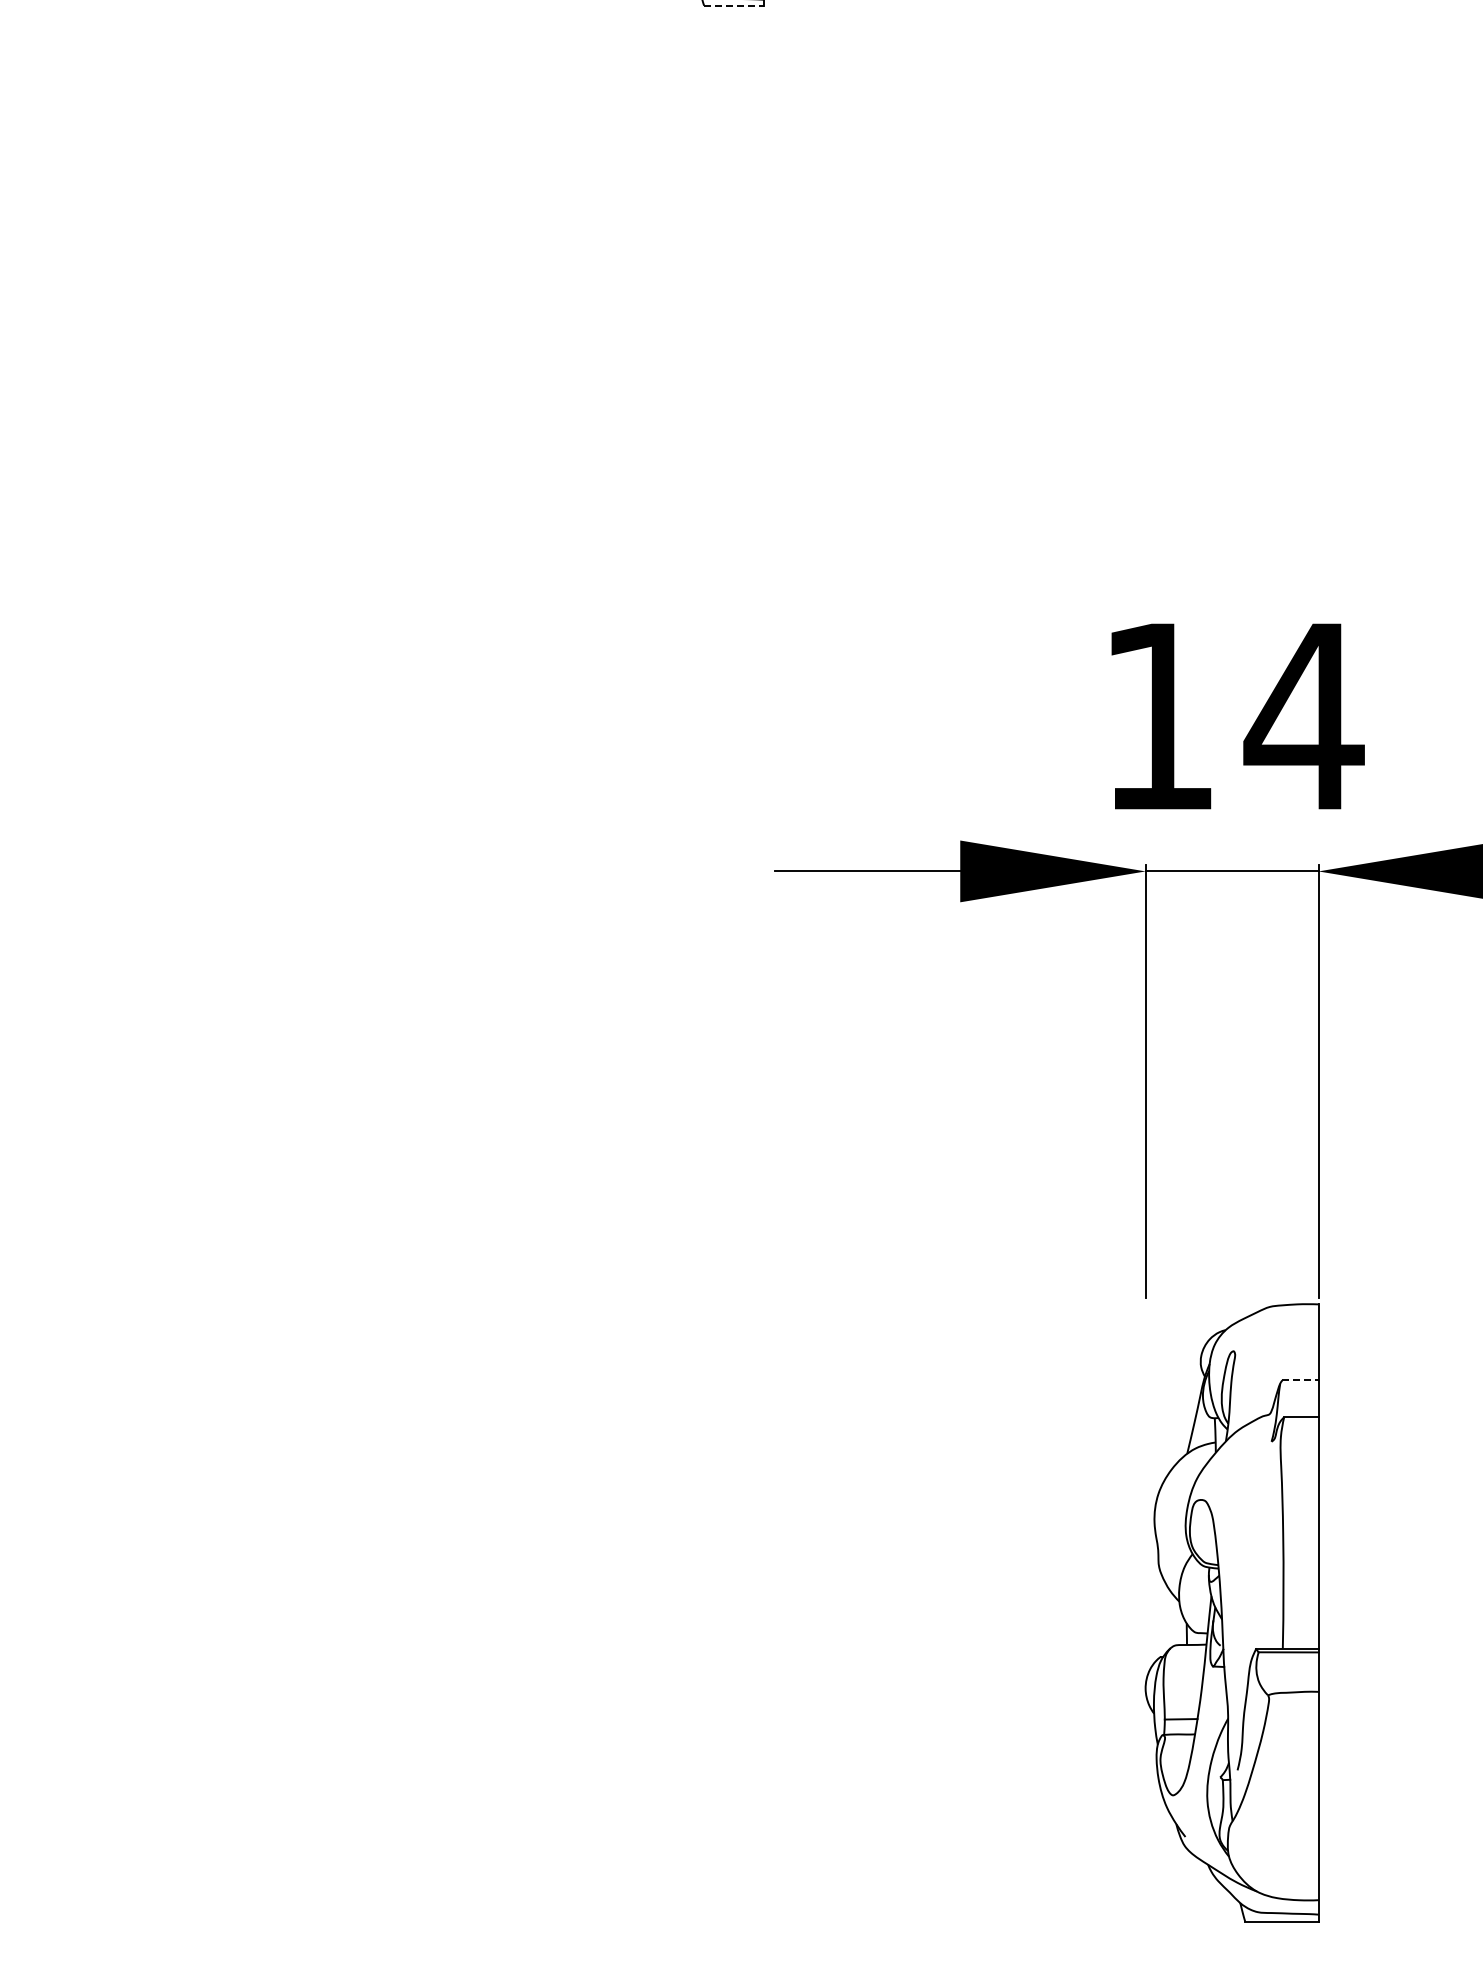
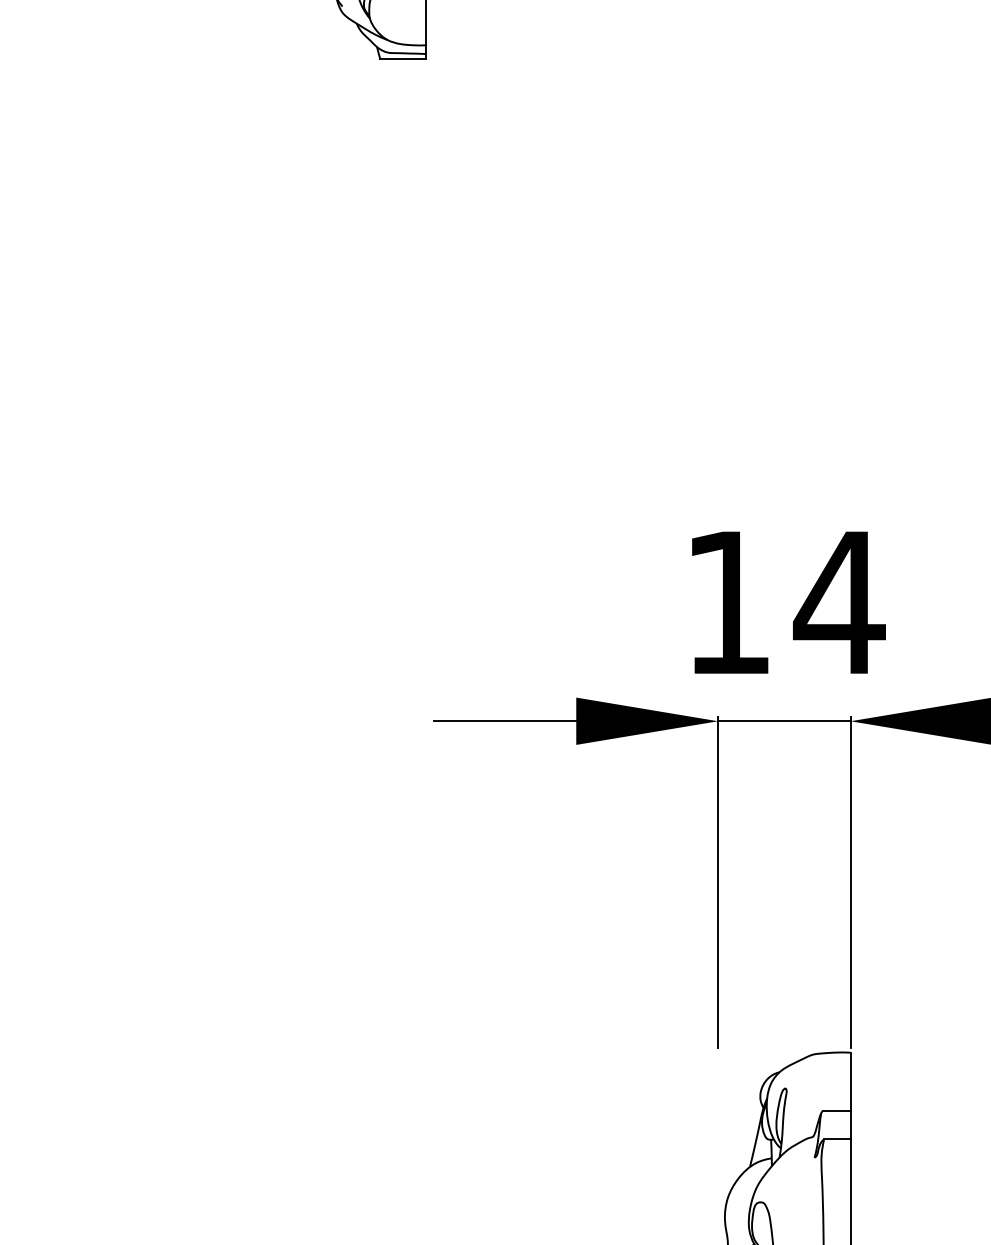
line: (734, 5) -> (403, 58), dashed -> solid
line: (1300, 1380) -> (836, 1110), dashed -> solid

